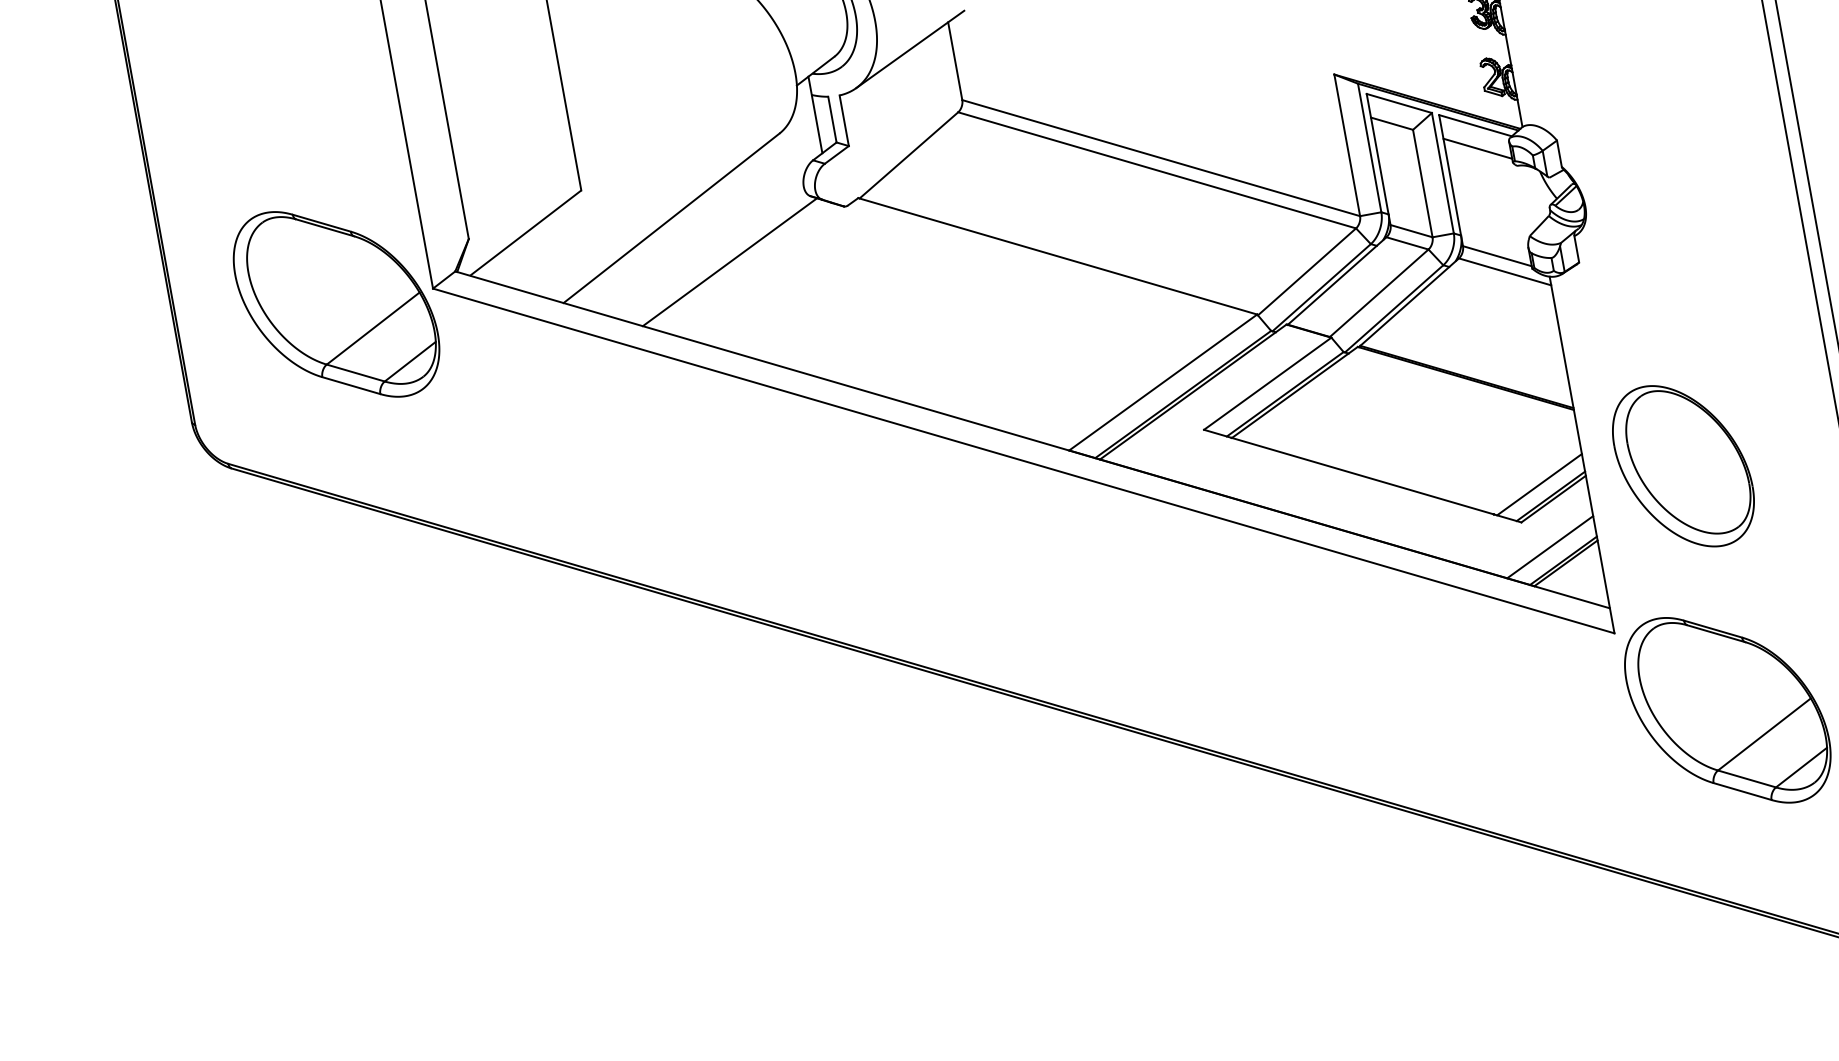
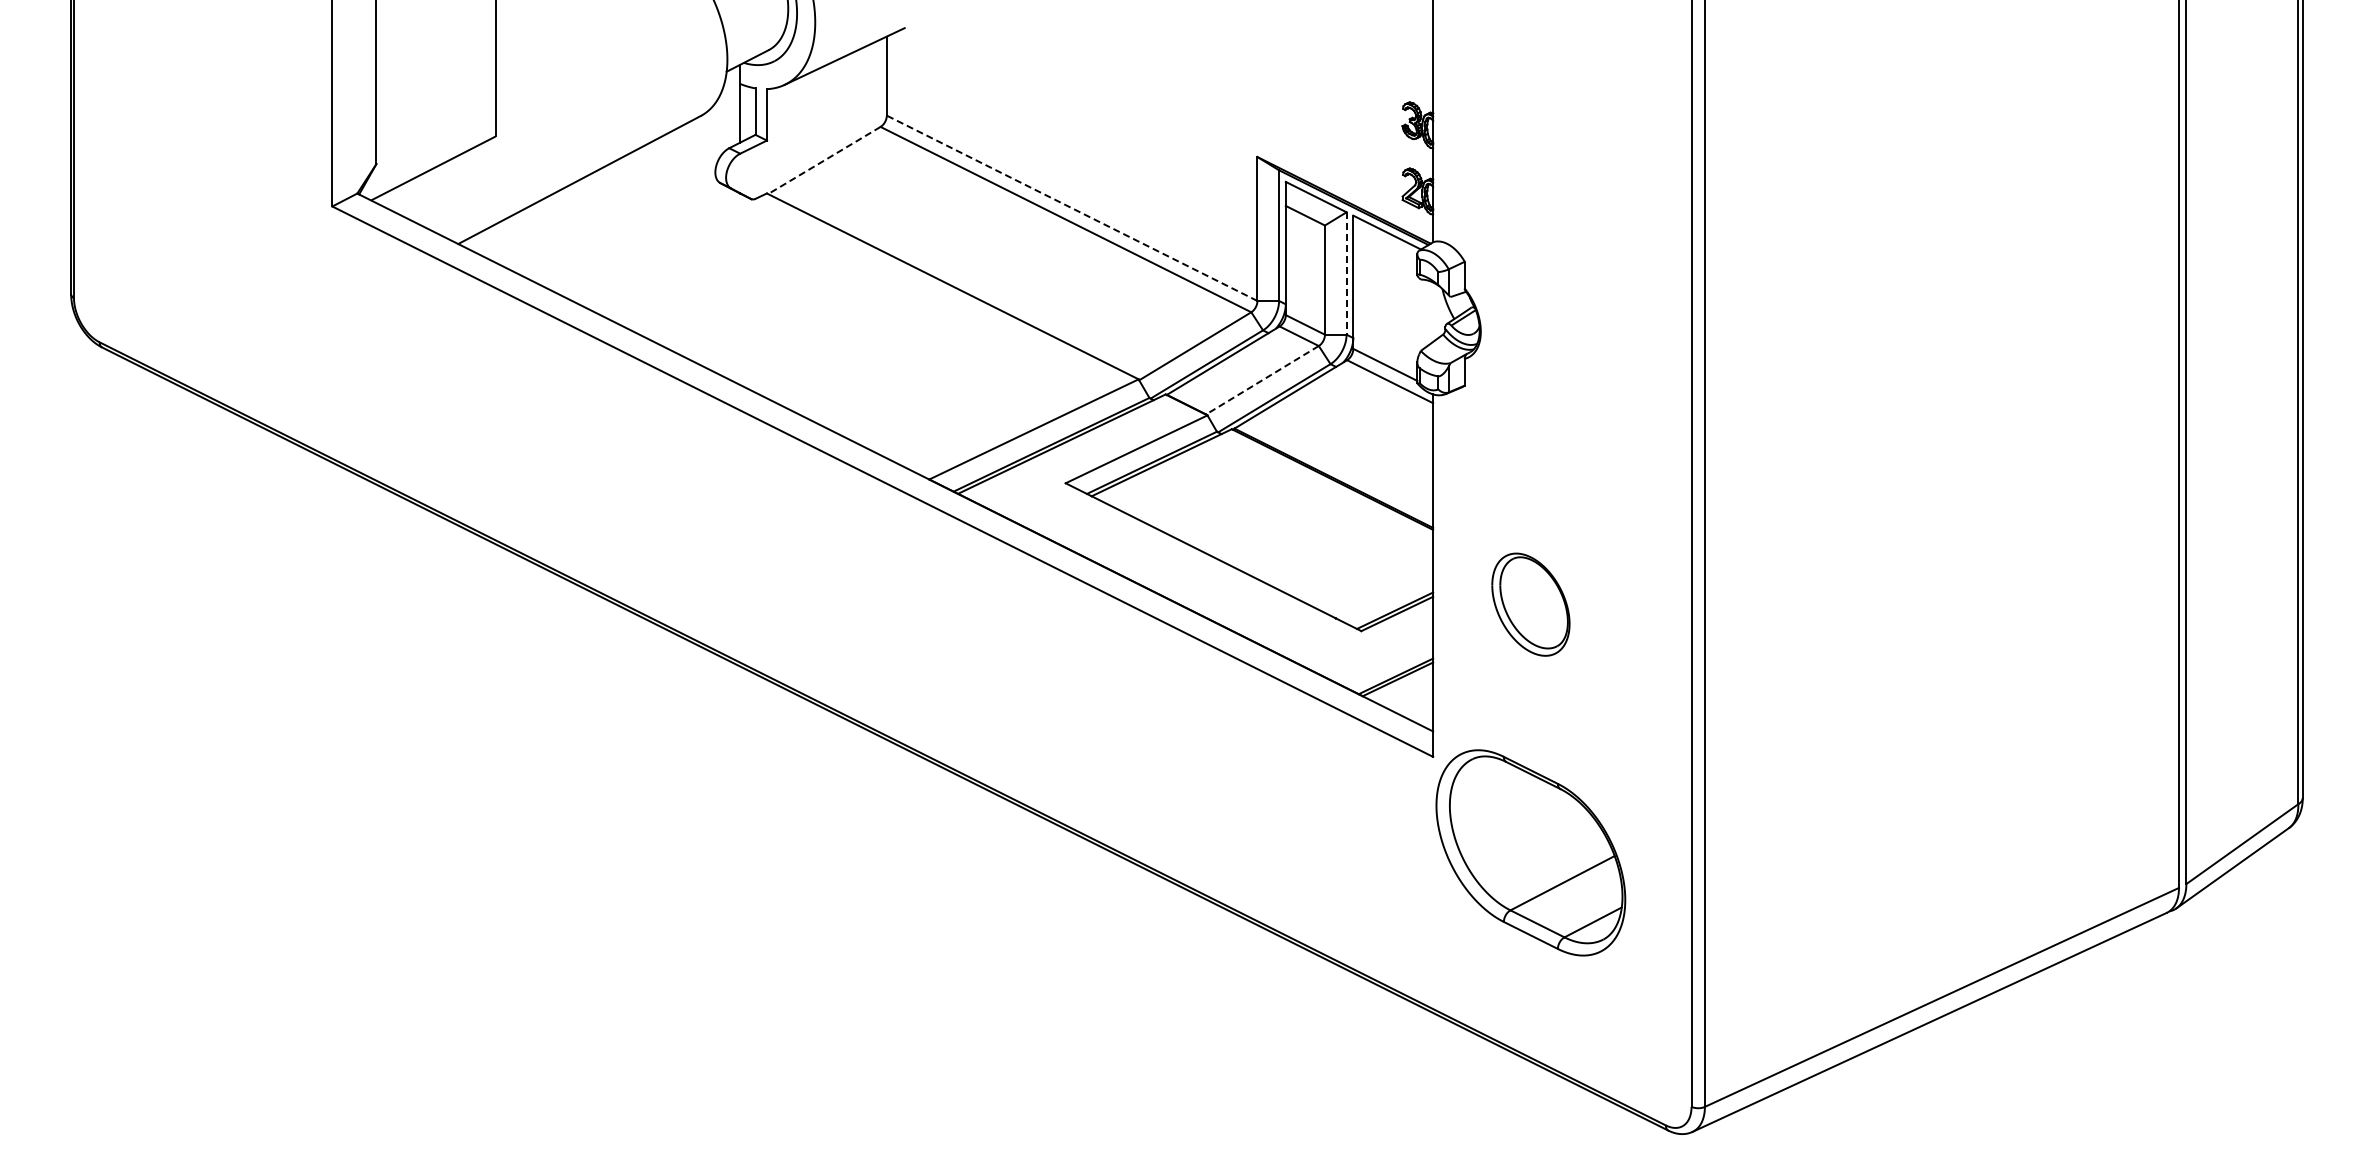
line: (1477, 148) -> (1385, 255), removed
line: (908, 155) -> (823, 160), solid -> dashed
line: (1160, 158) -> (1071, 208), solid -> dashed
line: (1442, 174) -> (1346, 274), solid -> dashed
line: (730, 262) -> (629, 233), removed
line: (1379, 293) -> (1262, 380), solid -> dashed
part: (336, 304) -> (234, 204), removed
part: (1683, 465) -> (1530, 604), size x0.6
line: (1538, 484) -> (1385, 596), removed
line: (1550, 547) -> (1385, 660), removed

